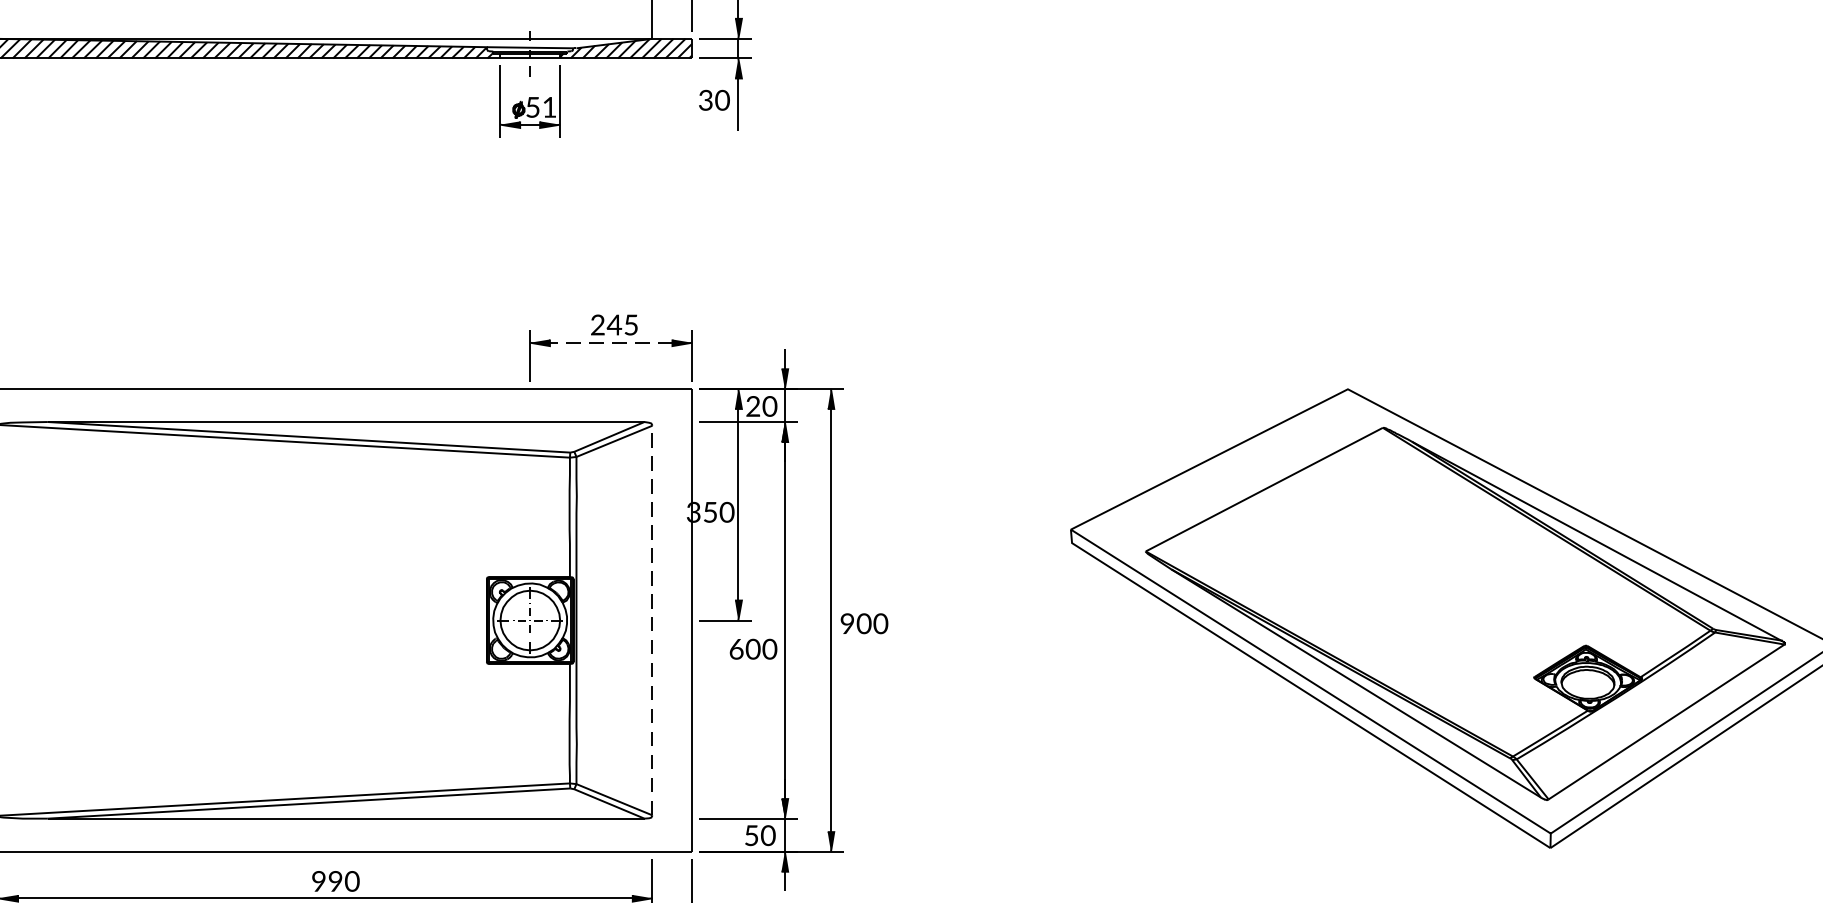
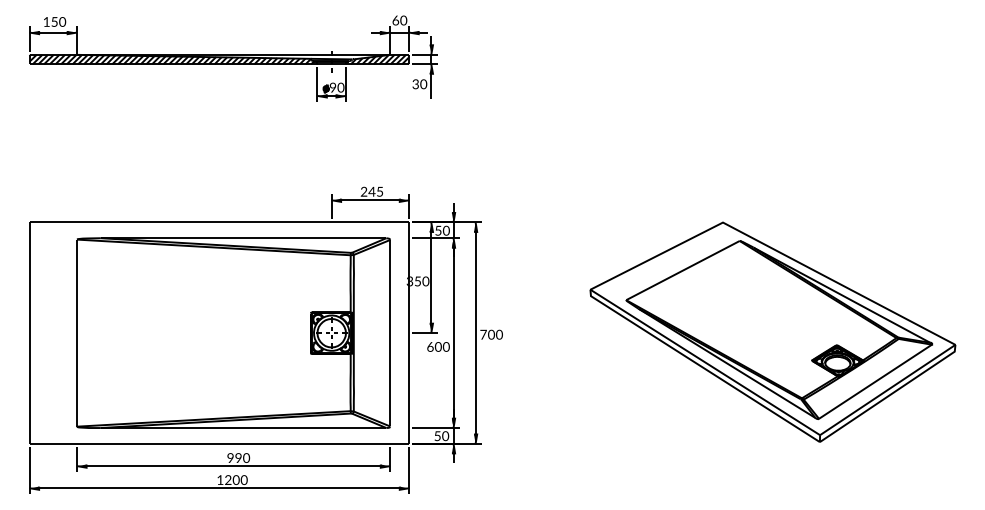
text: (540, 107) -> (336, 87), 51 -> 90
line: (609, 343) -> (369, 200), dashed -> solid
text: (753, 405) -> (438, 230), 20 -> 50
line: (653, 619) -> (390, 332), dashed -> solid
text: (847, 623) -> (483, 334), 900 -> 700

